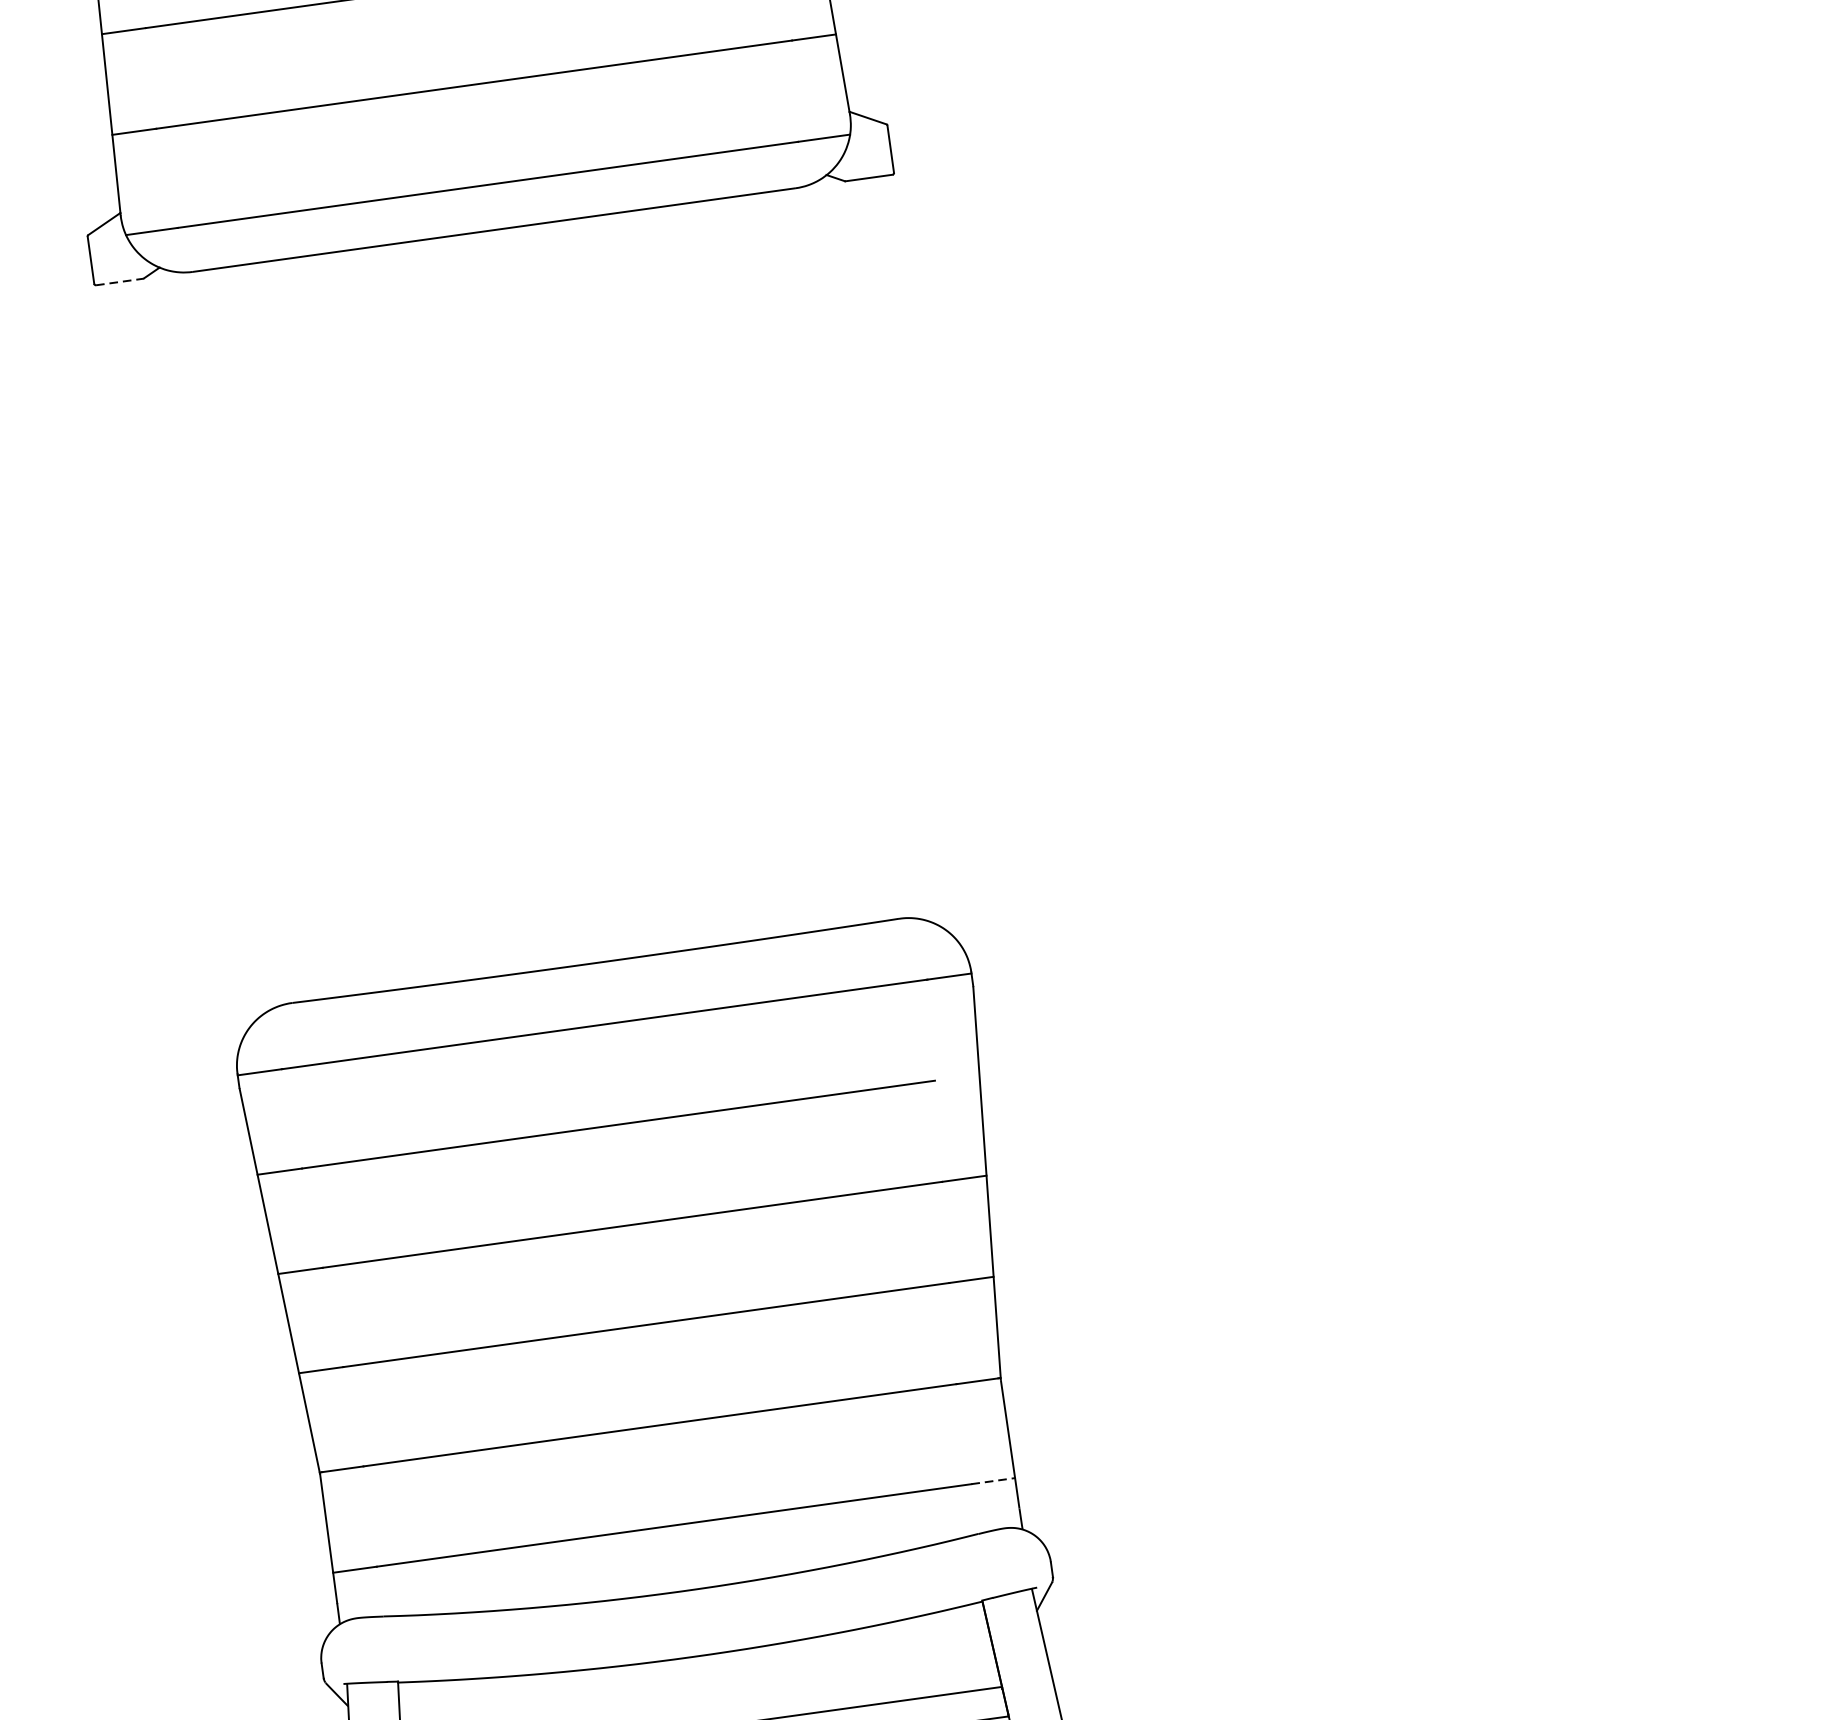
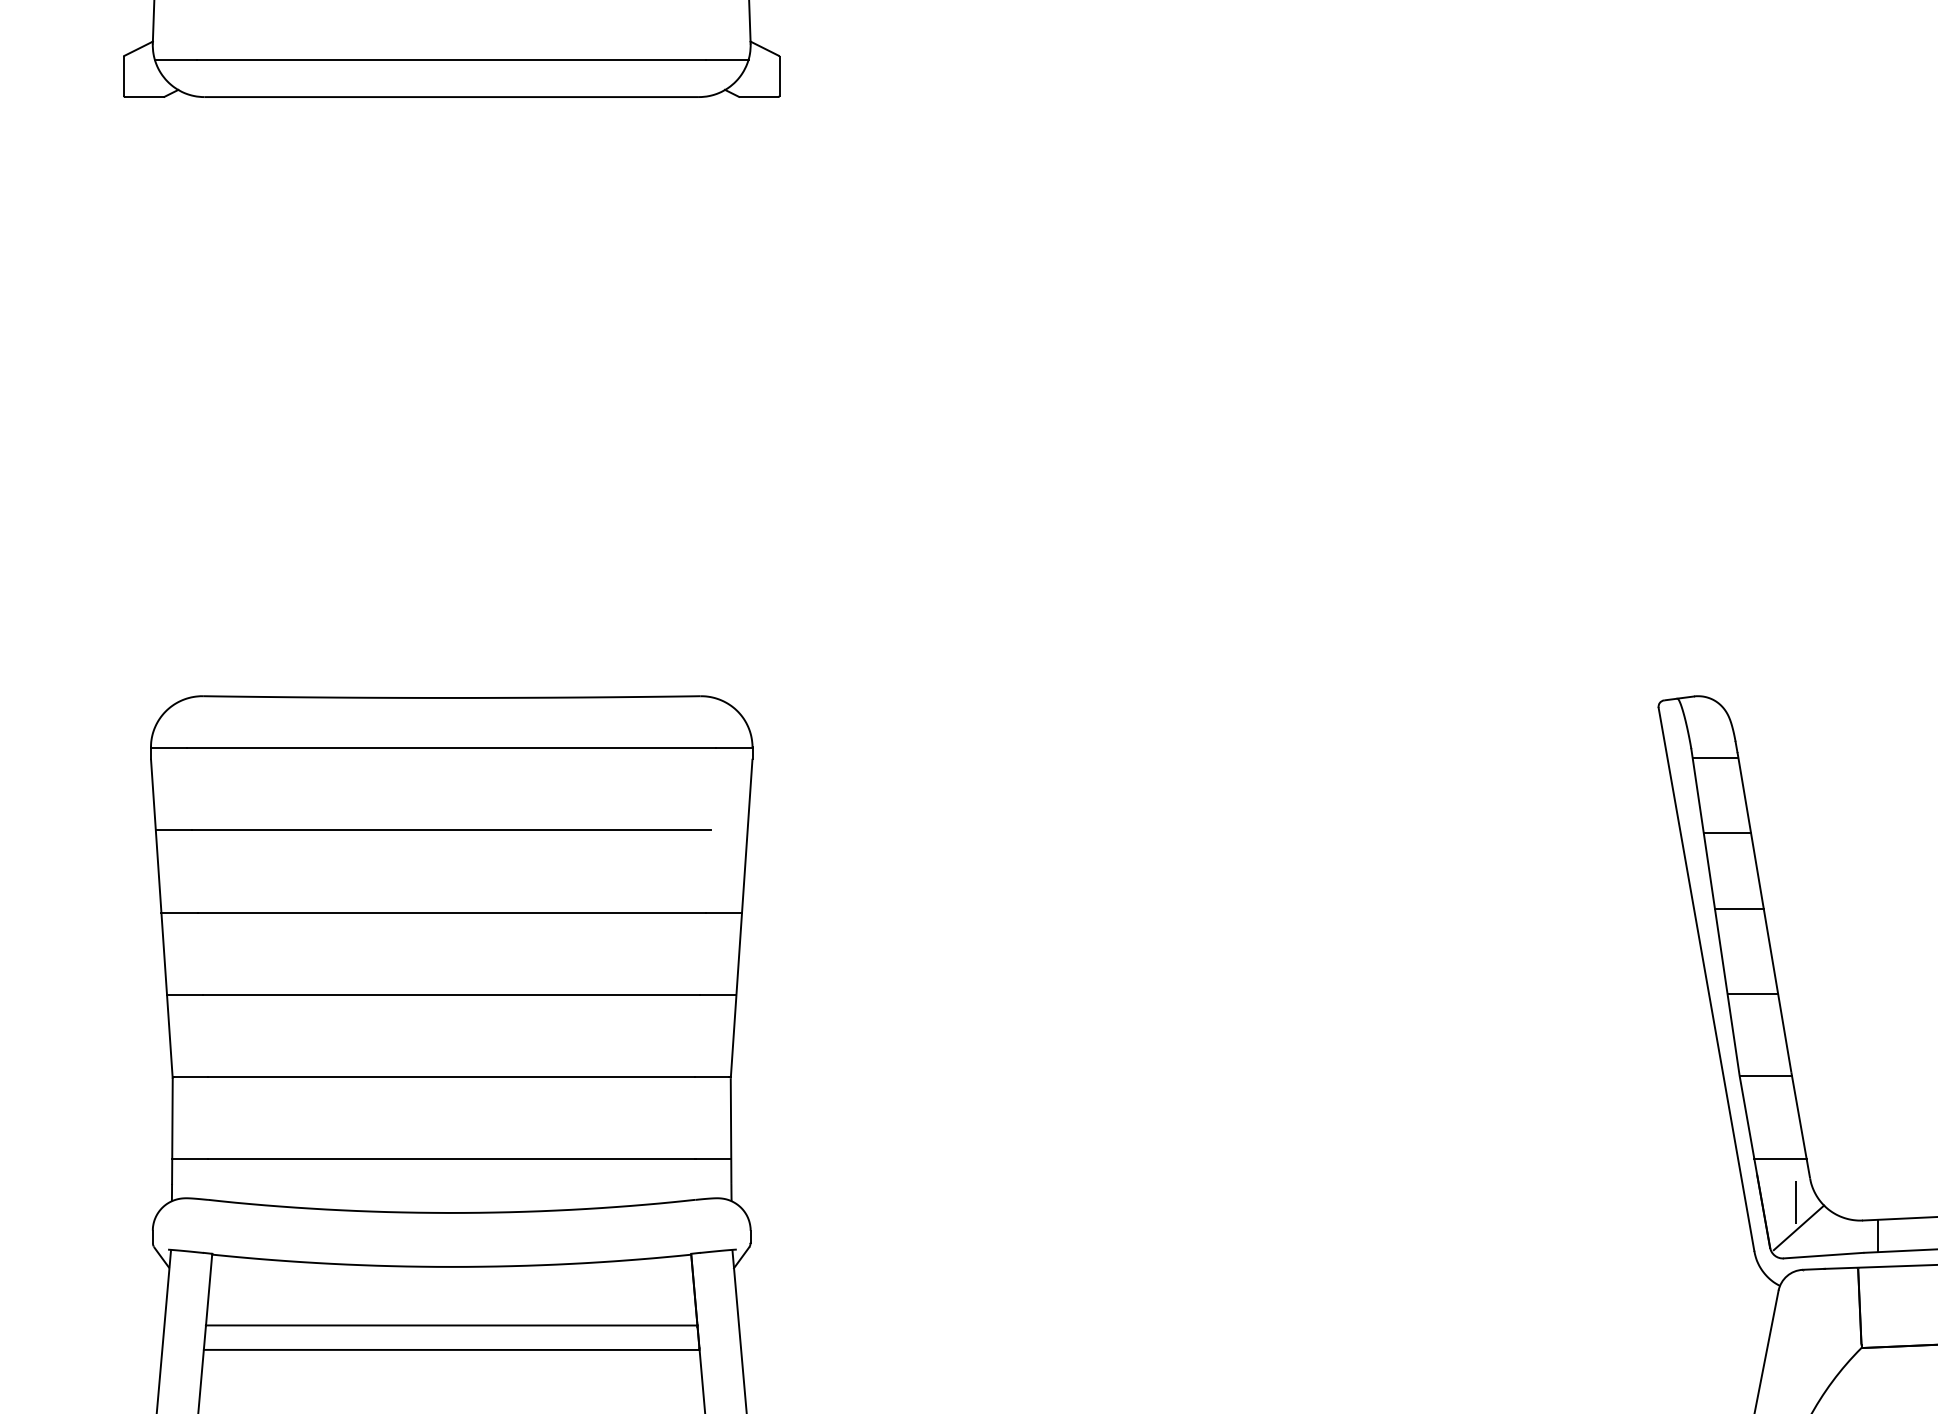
line: (120, 282) -> (145, 97), dashed -> solid
line: (993, 1481) -> (713, 1159), dashed -> solid

